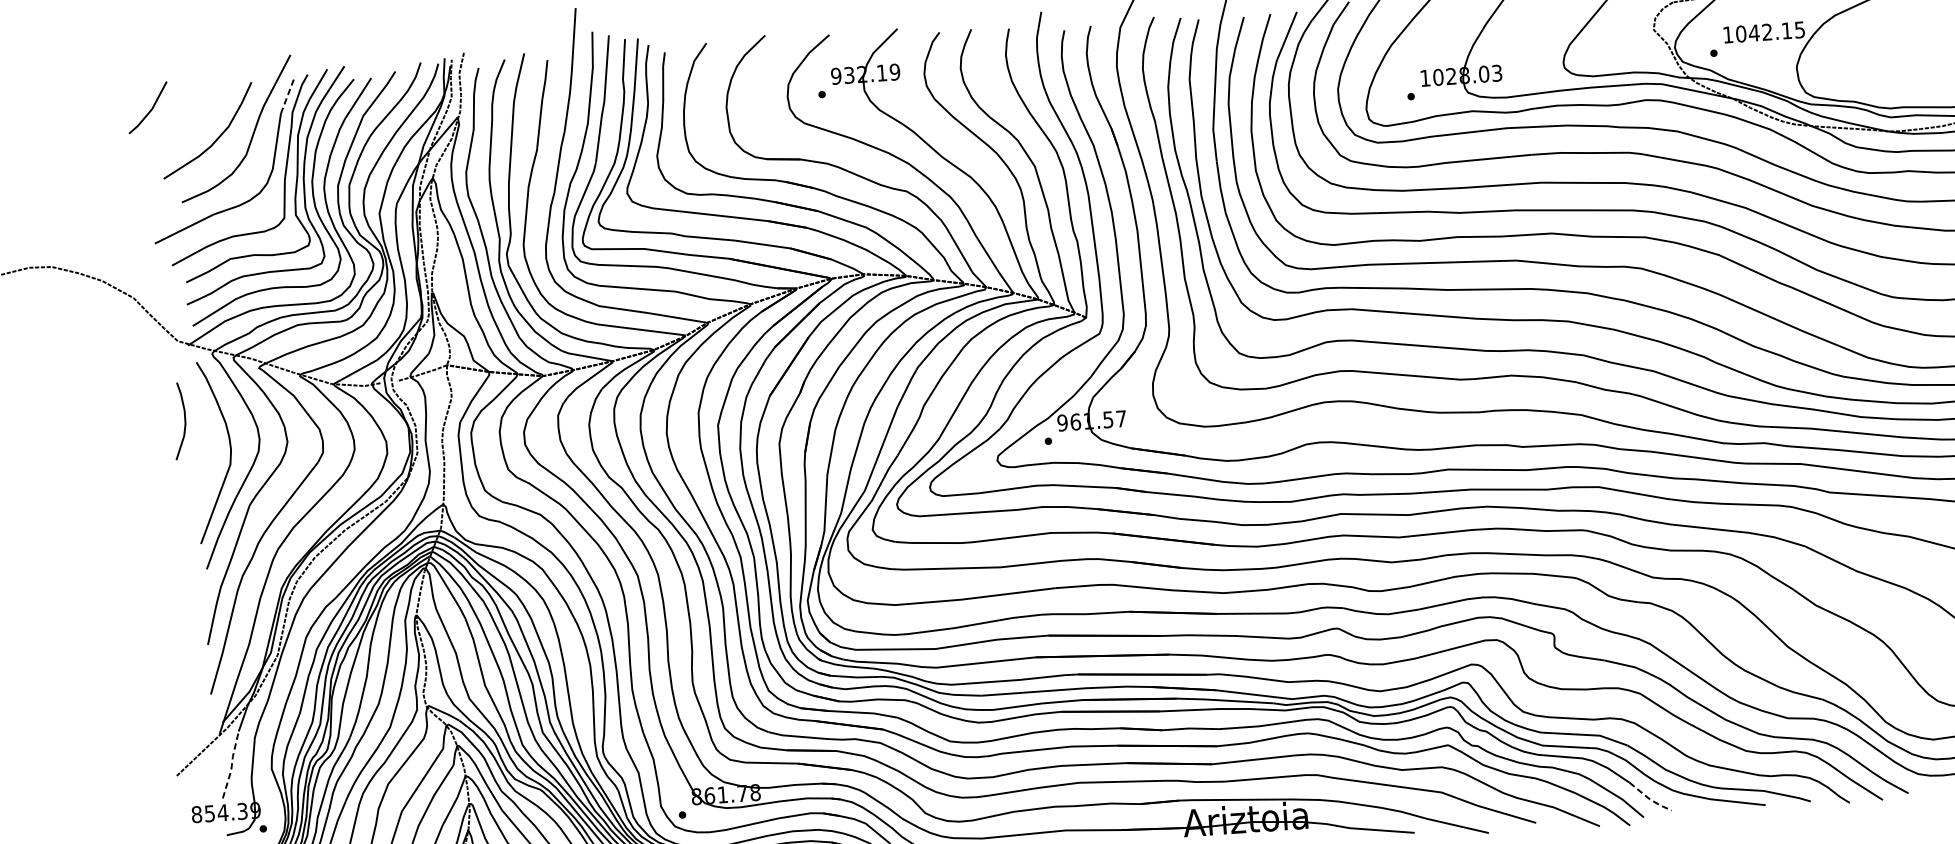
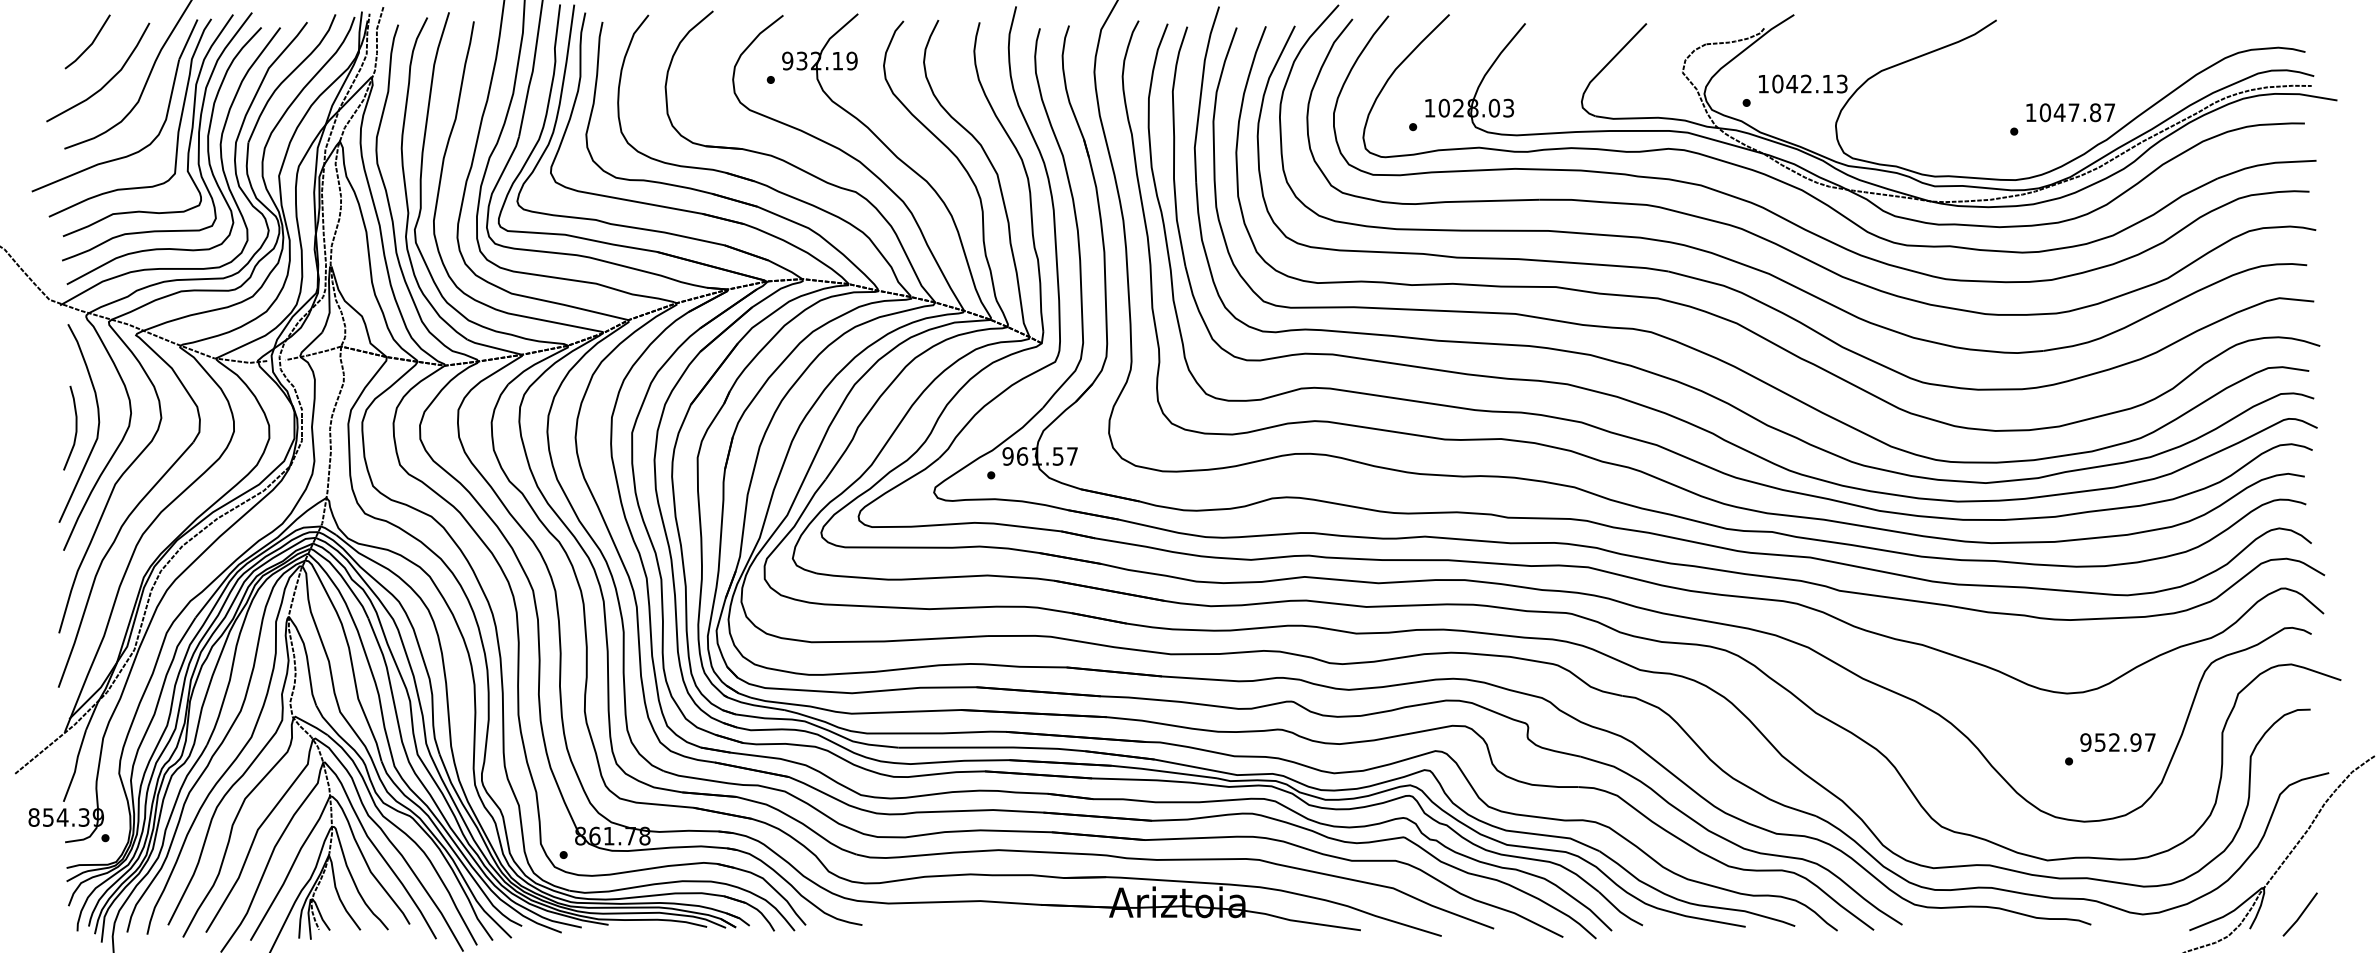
text: (1800, 29) -> (1842, 83), 1042.15 -> 1042.13
line: (288, 94) -> (188, 39), dashed -> solid
line: (151, 108) -> (91, 42), moved
curve: (184, 420) -> (75, 427), moved
line: (232, 765) -> (76, 766), dashed -> solid
line: (1650, 799) -> (1620, 911), dashed -> solid

